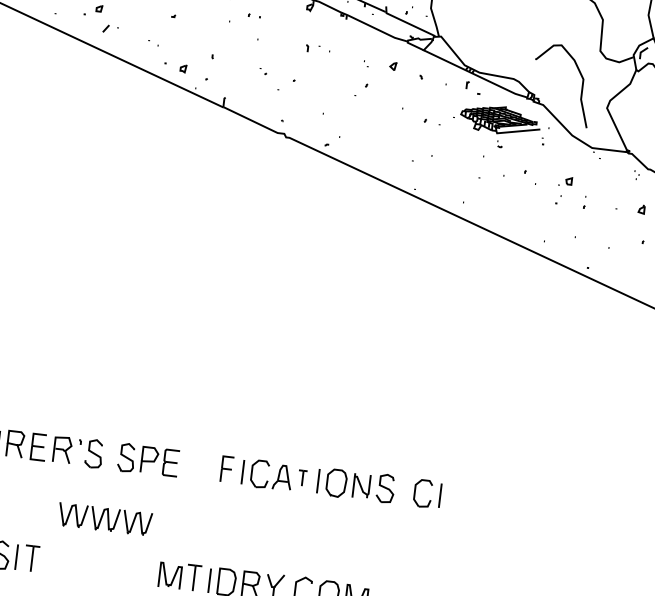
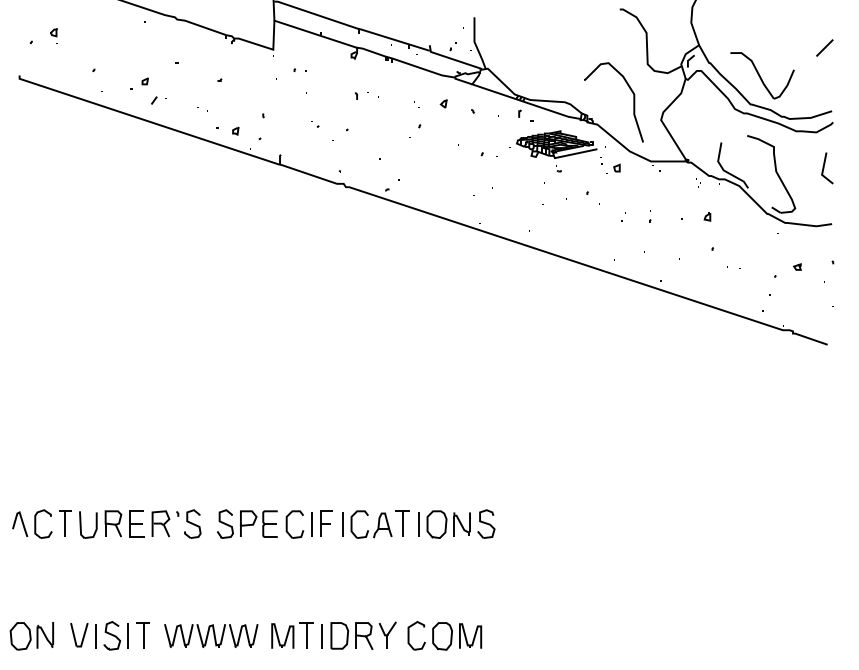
part: (565, 181) -> (613, 168), moved
part: (302, 478) -> (402, 523), size x1.67
part: (429, 500) -> (302, 530), moved
part: (105, 519) -> (211, 635), moved

